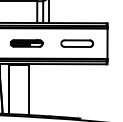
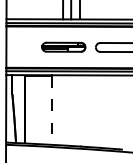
part: (26, 43) -> (63, 47), moved
line: (29, 90) -> (52, 111), solid -> dashed

